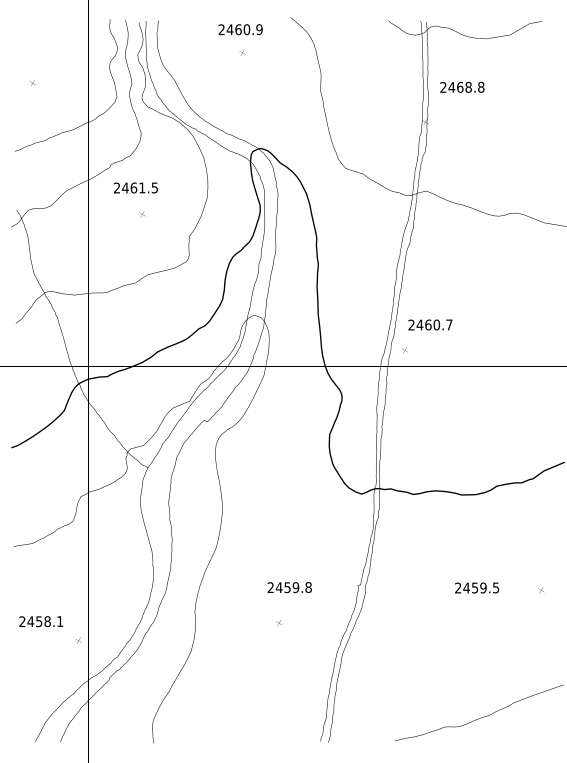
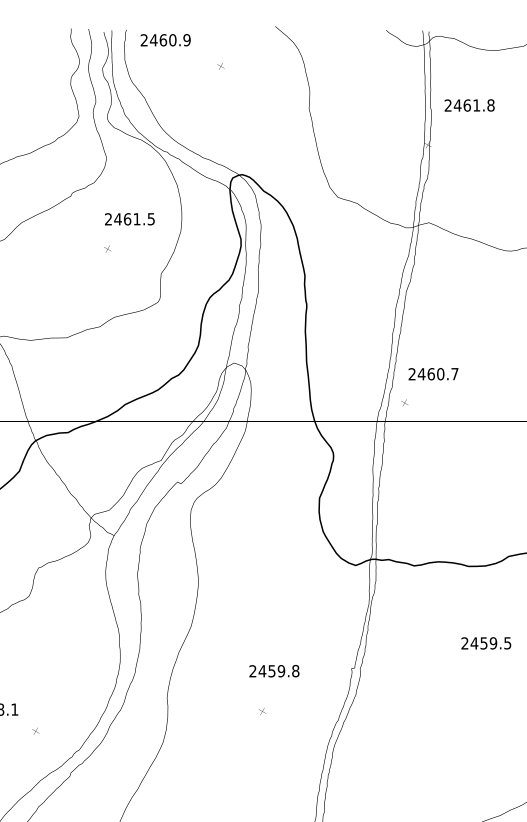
text: (240, 29) -> (165, 40), moved
text: (468, 86) -> (476, 104), 2468.8 -> 2461.8
text: (135, 187) -> (129, 218), moved
text: (477, 587) -> (486, 642), moved

